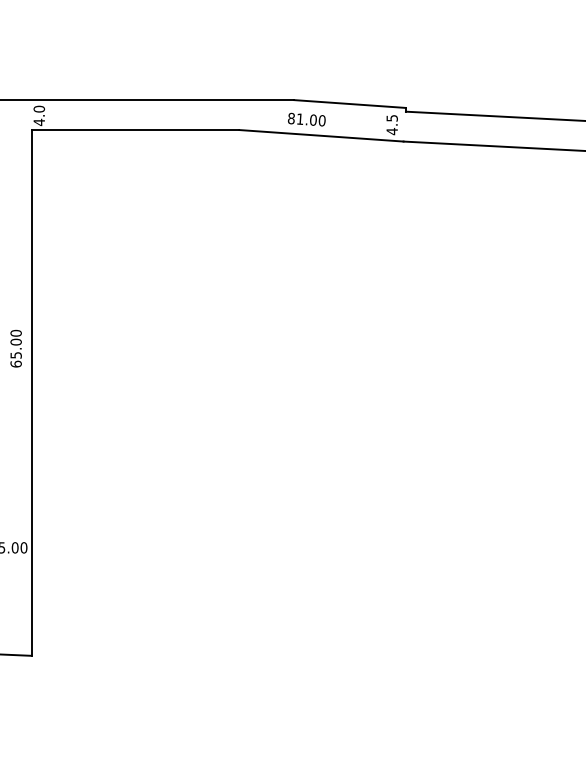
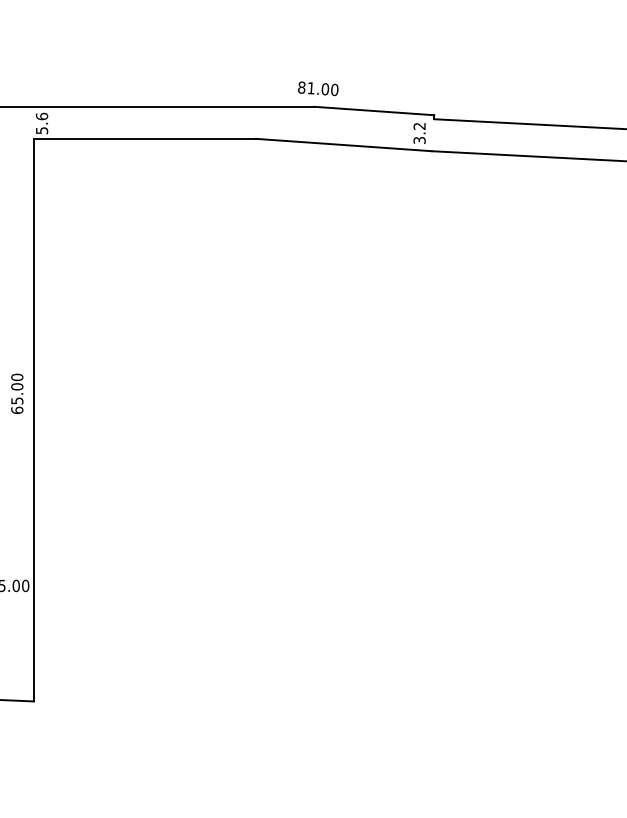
text: (38, 115) -> (41, 123), 4.0 -> 5.6
text: (307, 119) -> (318, 88), moved
text: (392, 125) -> (419, 133), 4.5 -> 3.2
text: (16, 348) -> (17, 393), moved

